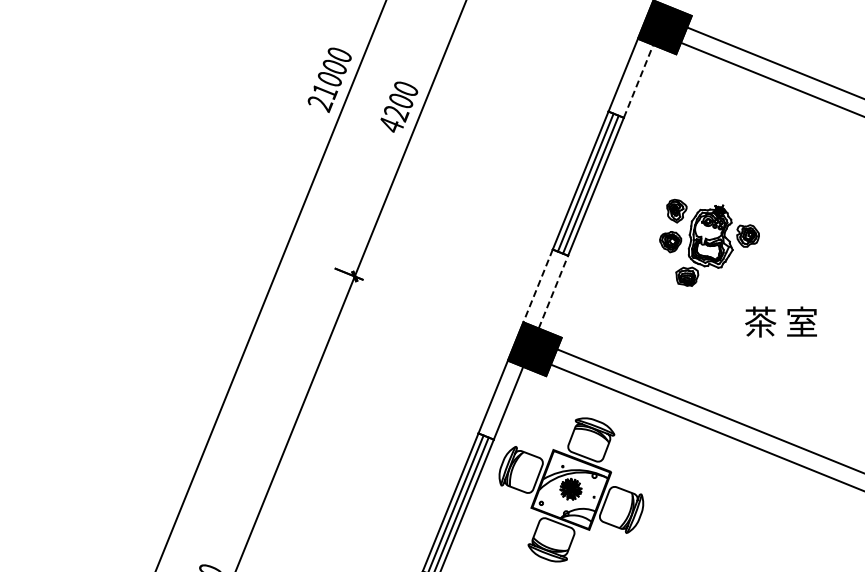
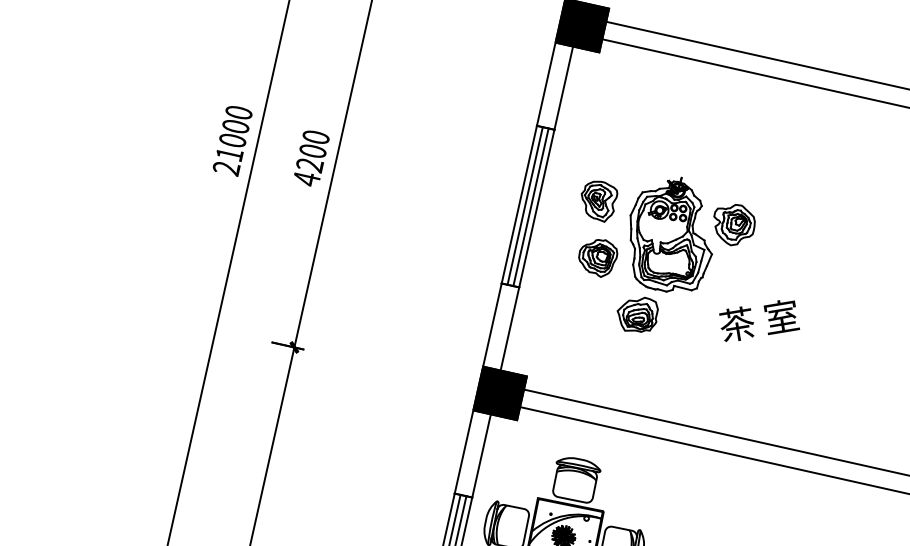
line: (638, 80) -> (563, 87), dashed -> solid
part: (709, 242) -> (668, 248), size x1.67
line: (537, 286) -> (491, 325), dashed -> solid
line: (553, 291) -> (509, 328), dashed -> solid

